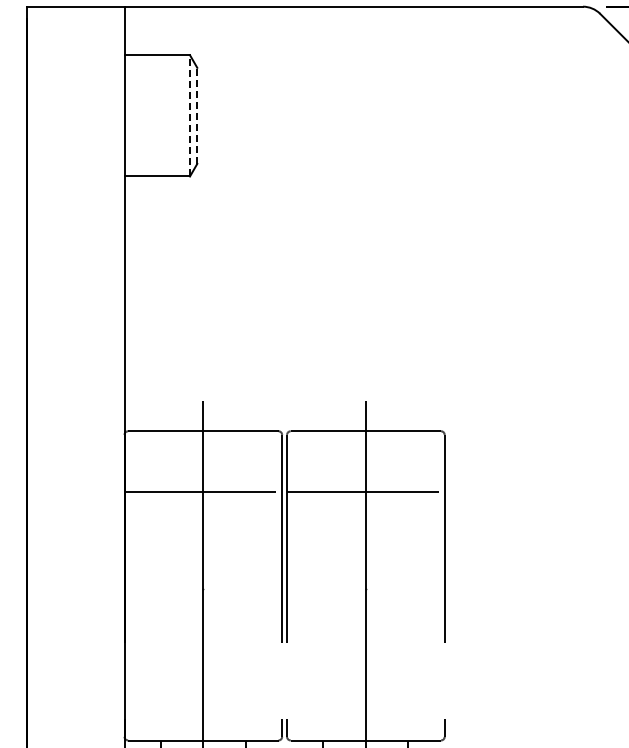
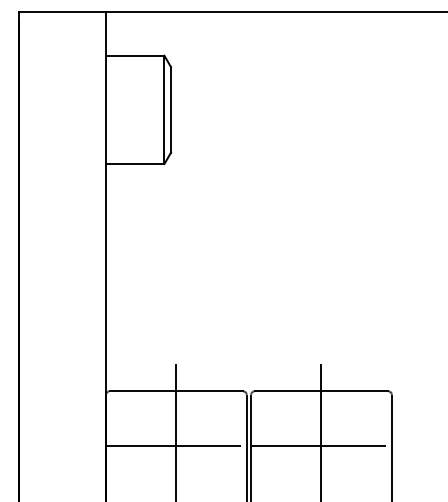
line: (190, 115) -> (164, 109), dashed -> solid
line: (197, 115) -> (171, 109), dashed -> solid

